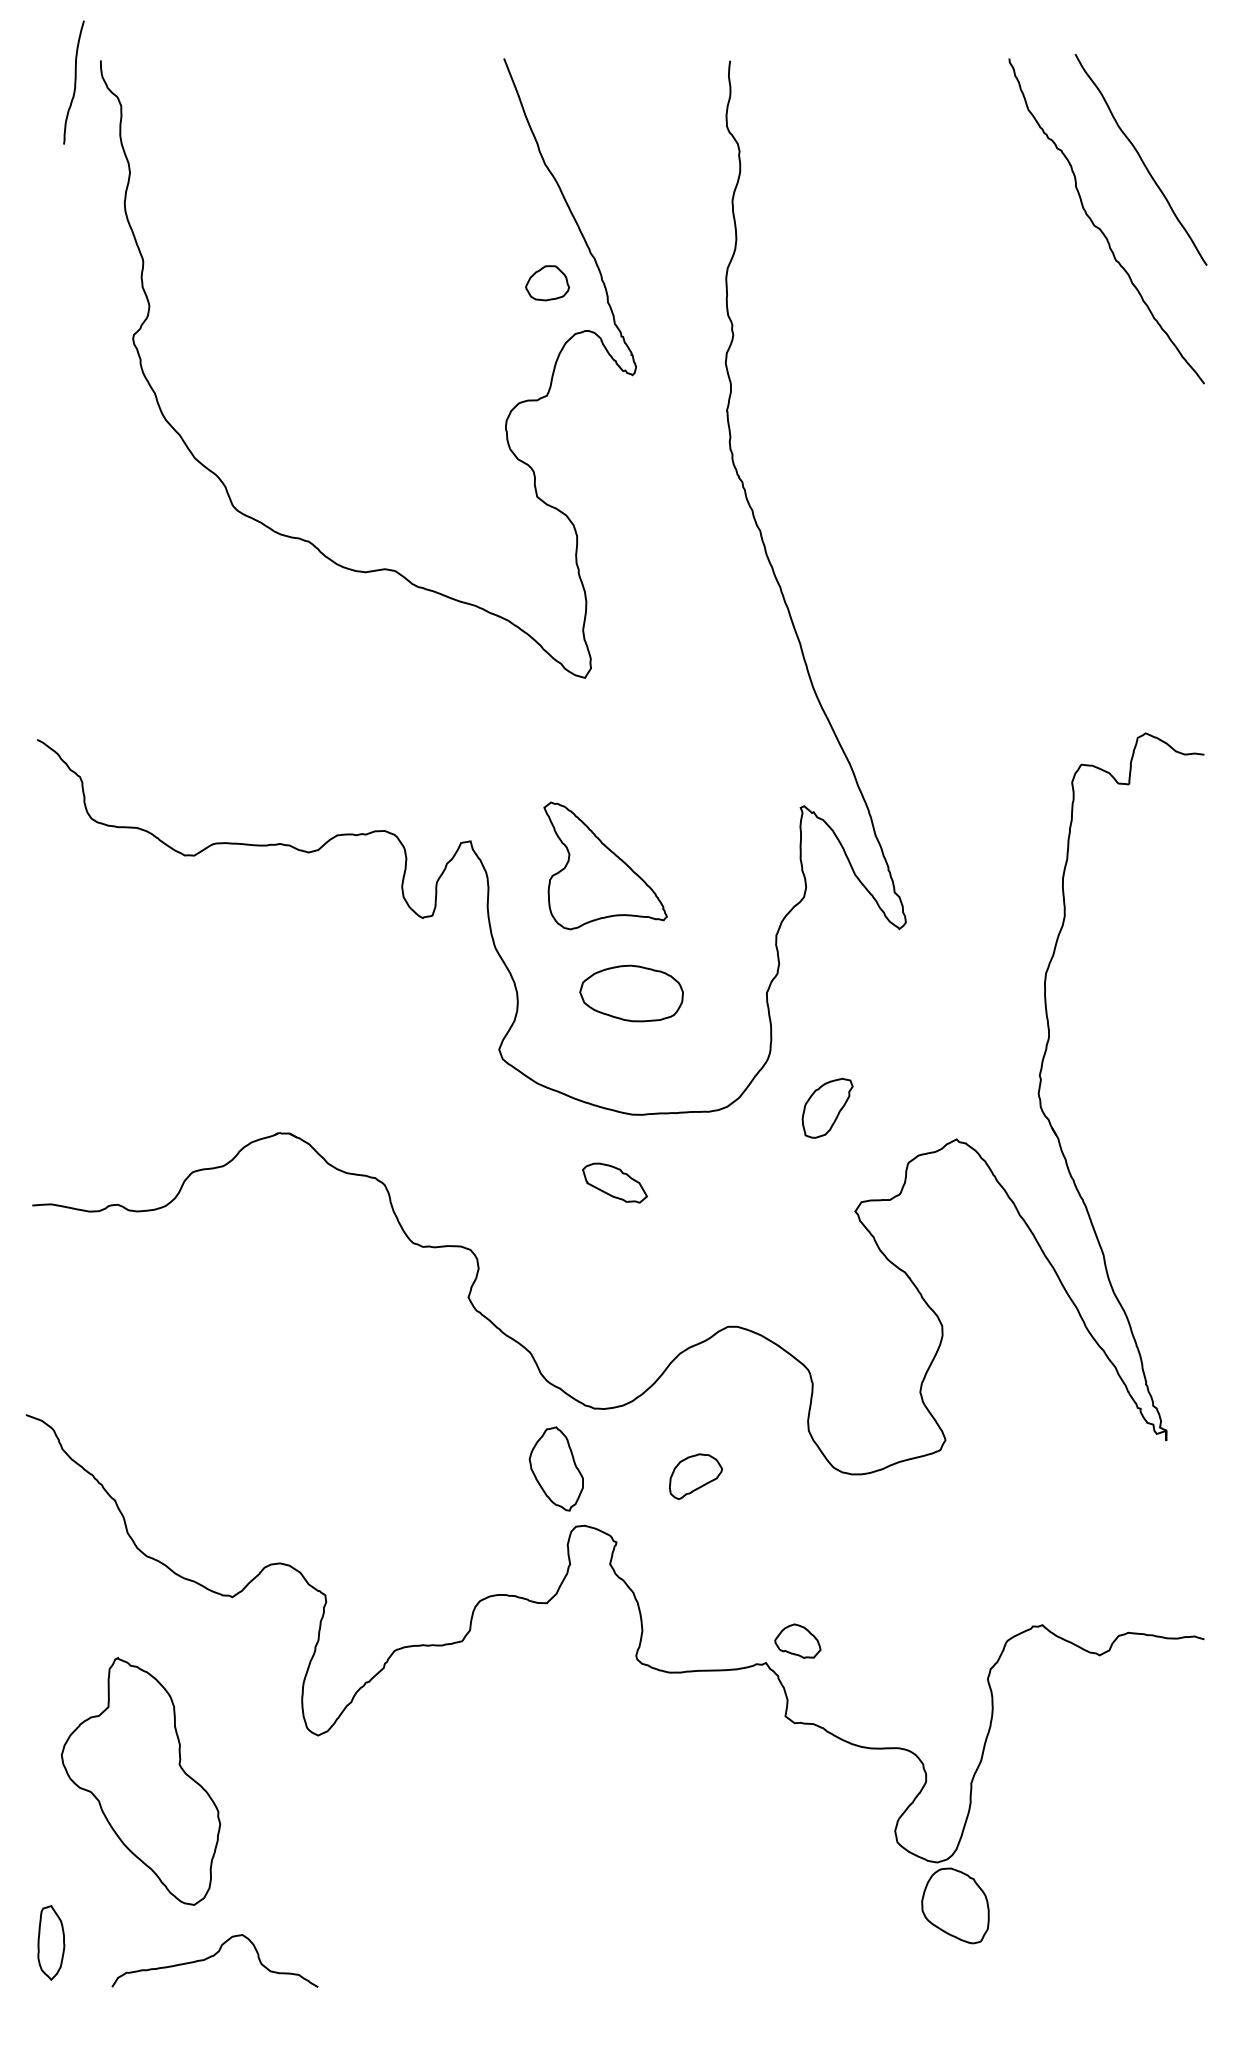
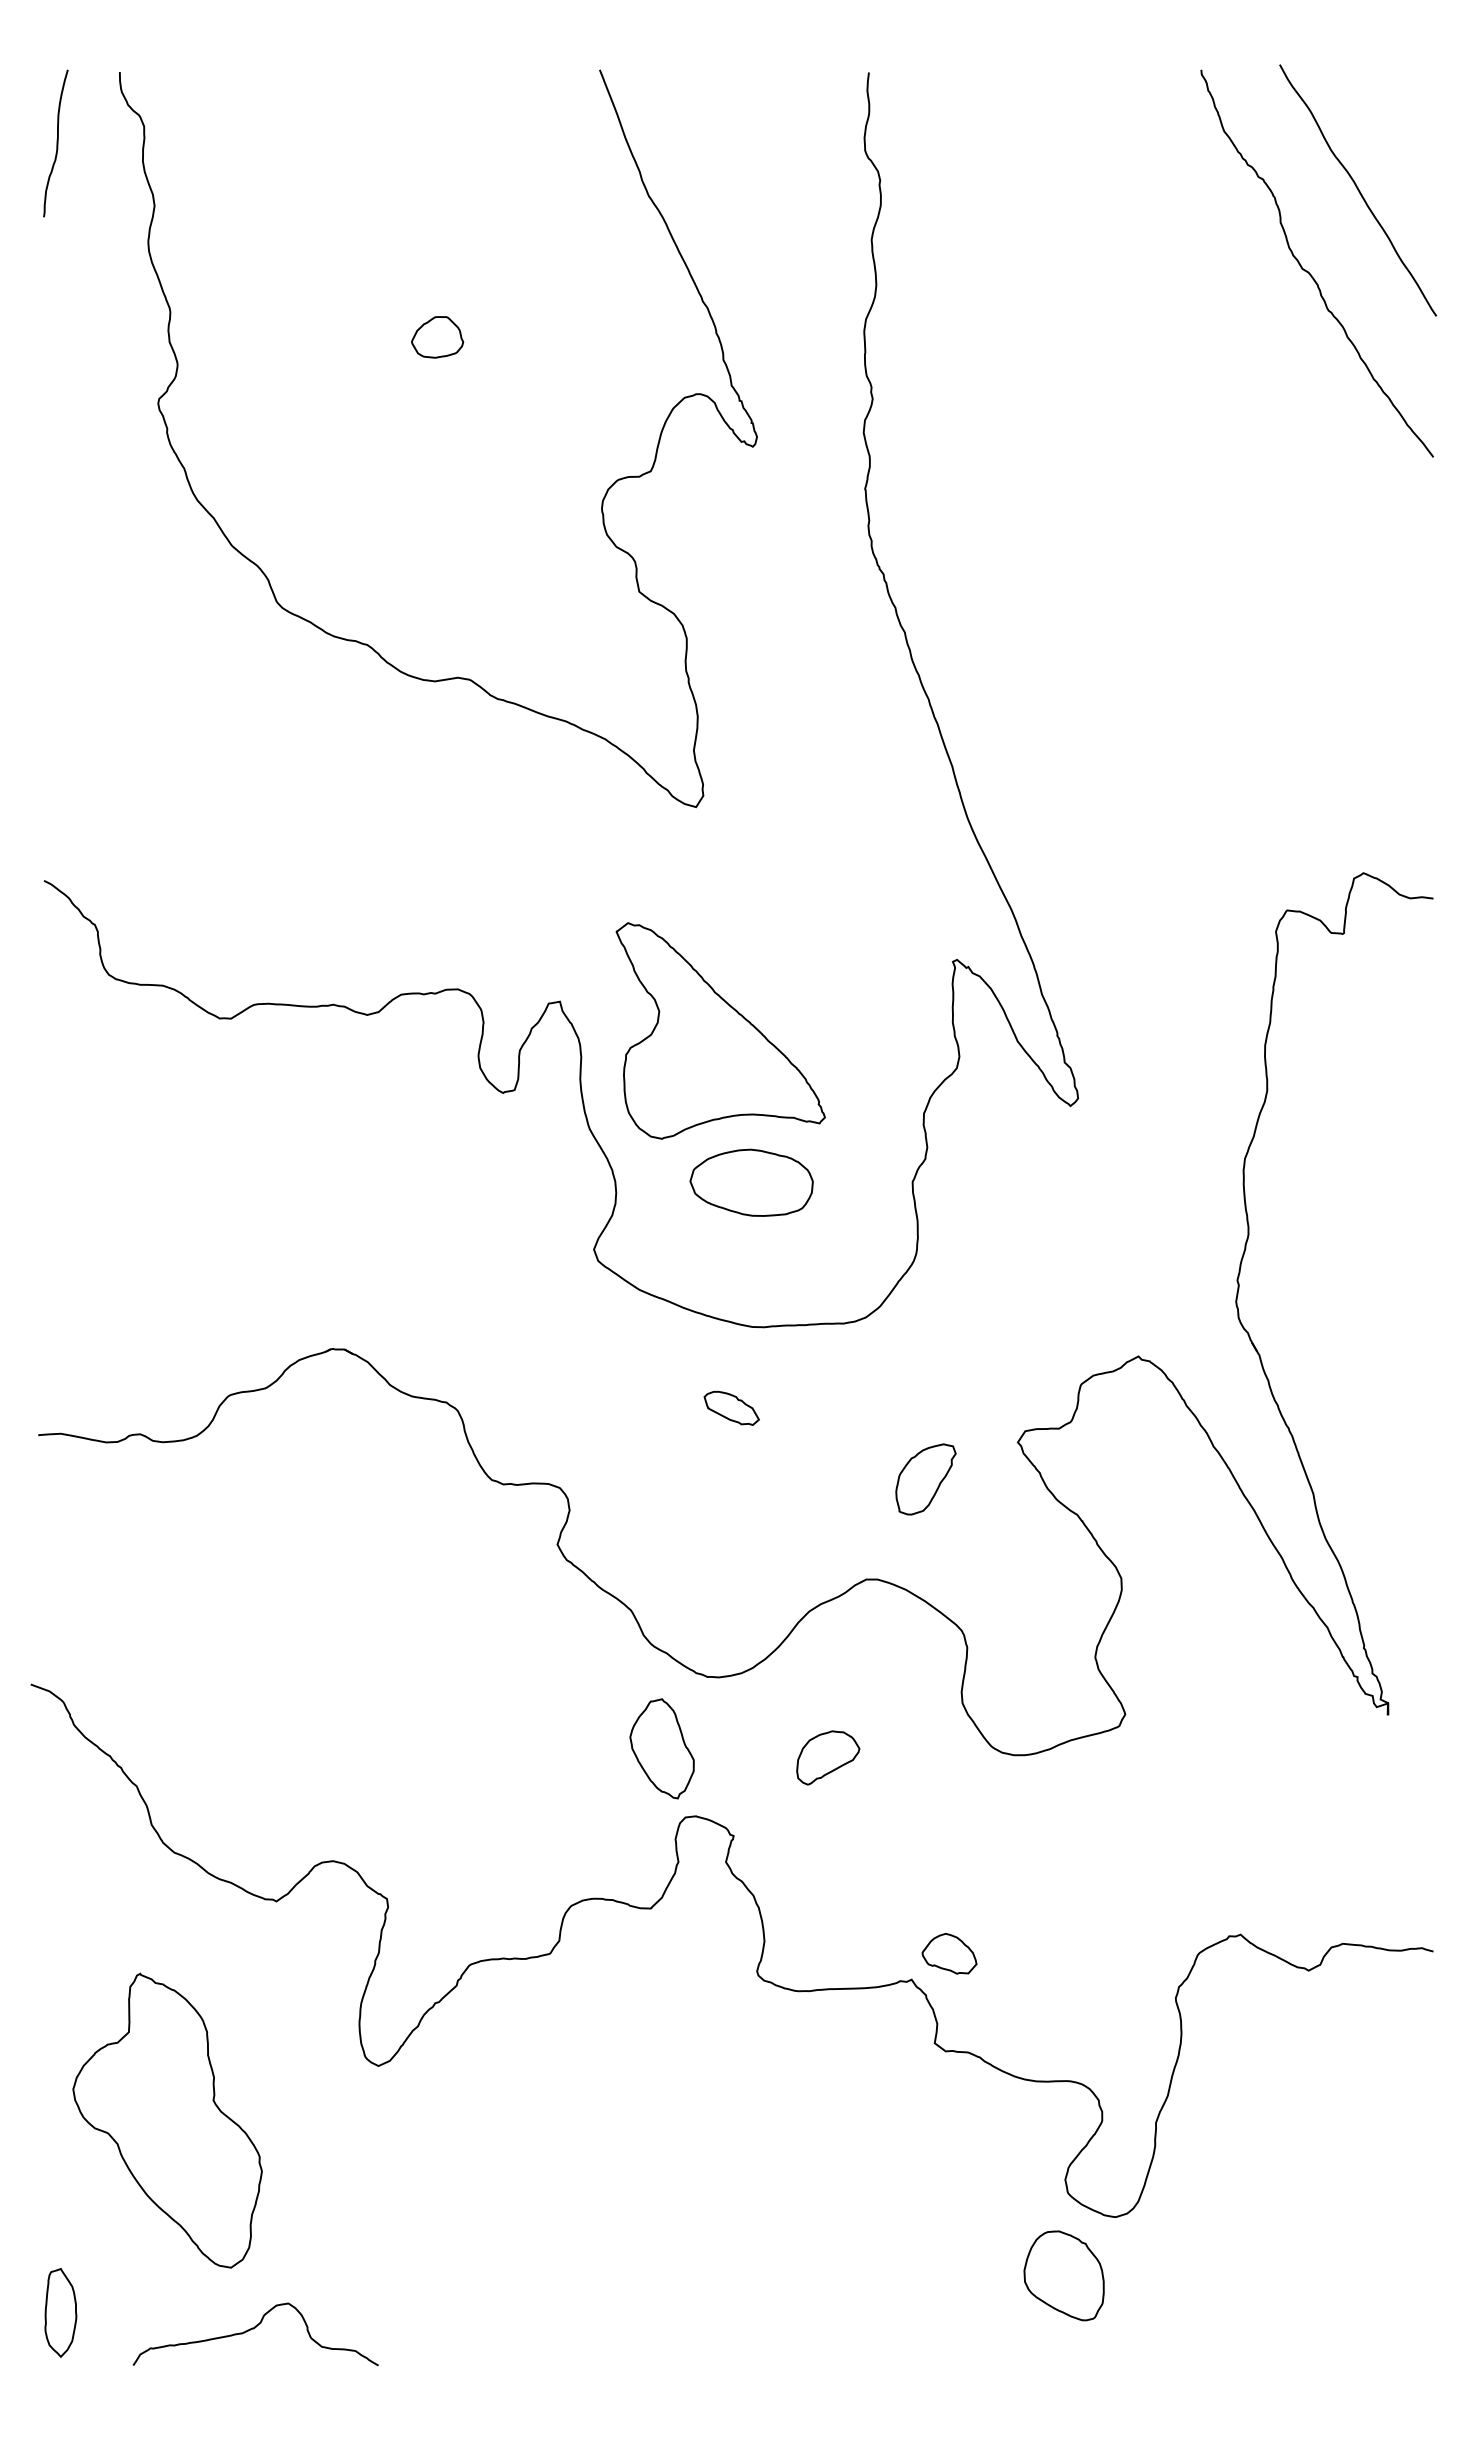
curve: (74, 82) -> (56, 143), moved
part: (547, 283) -> (437, 337), moved
part: (605, 865) -> (720, 1030), size x1.43
part: (827, 1108) -> (925, 1479), moved
part: (614, 1182) -> (731, 1407), size x0.71
part: (954, 1905) -> (1063, 2275), moved

